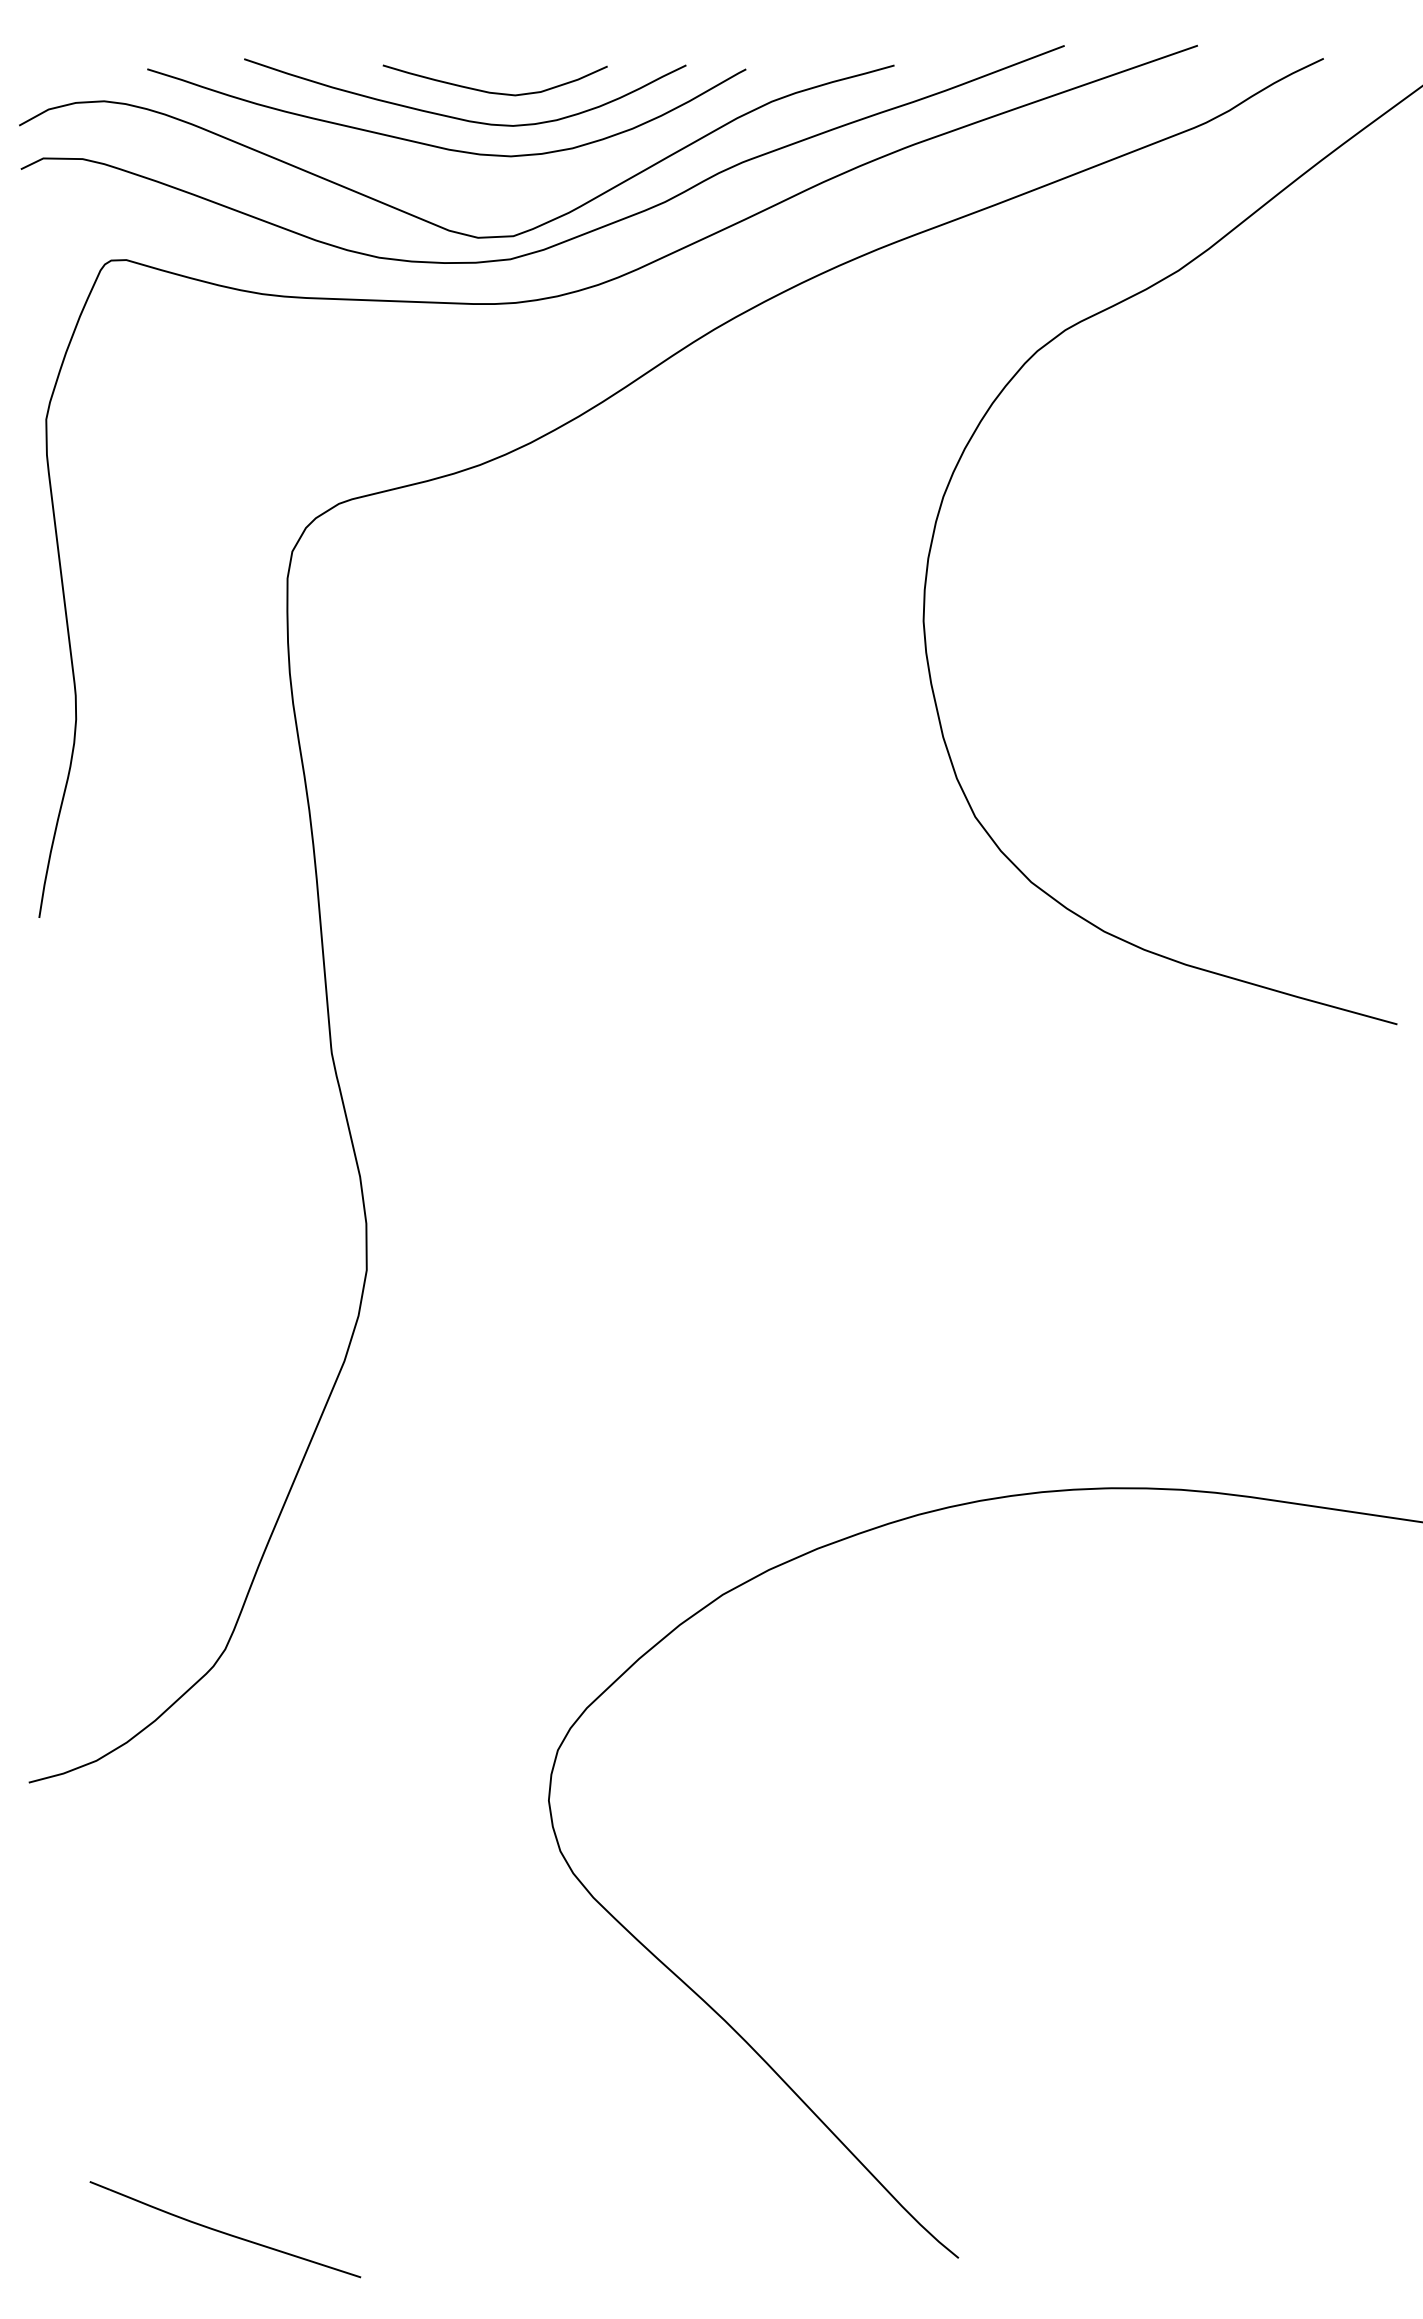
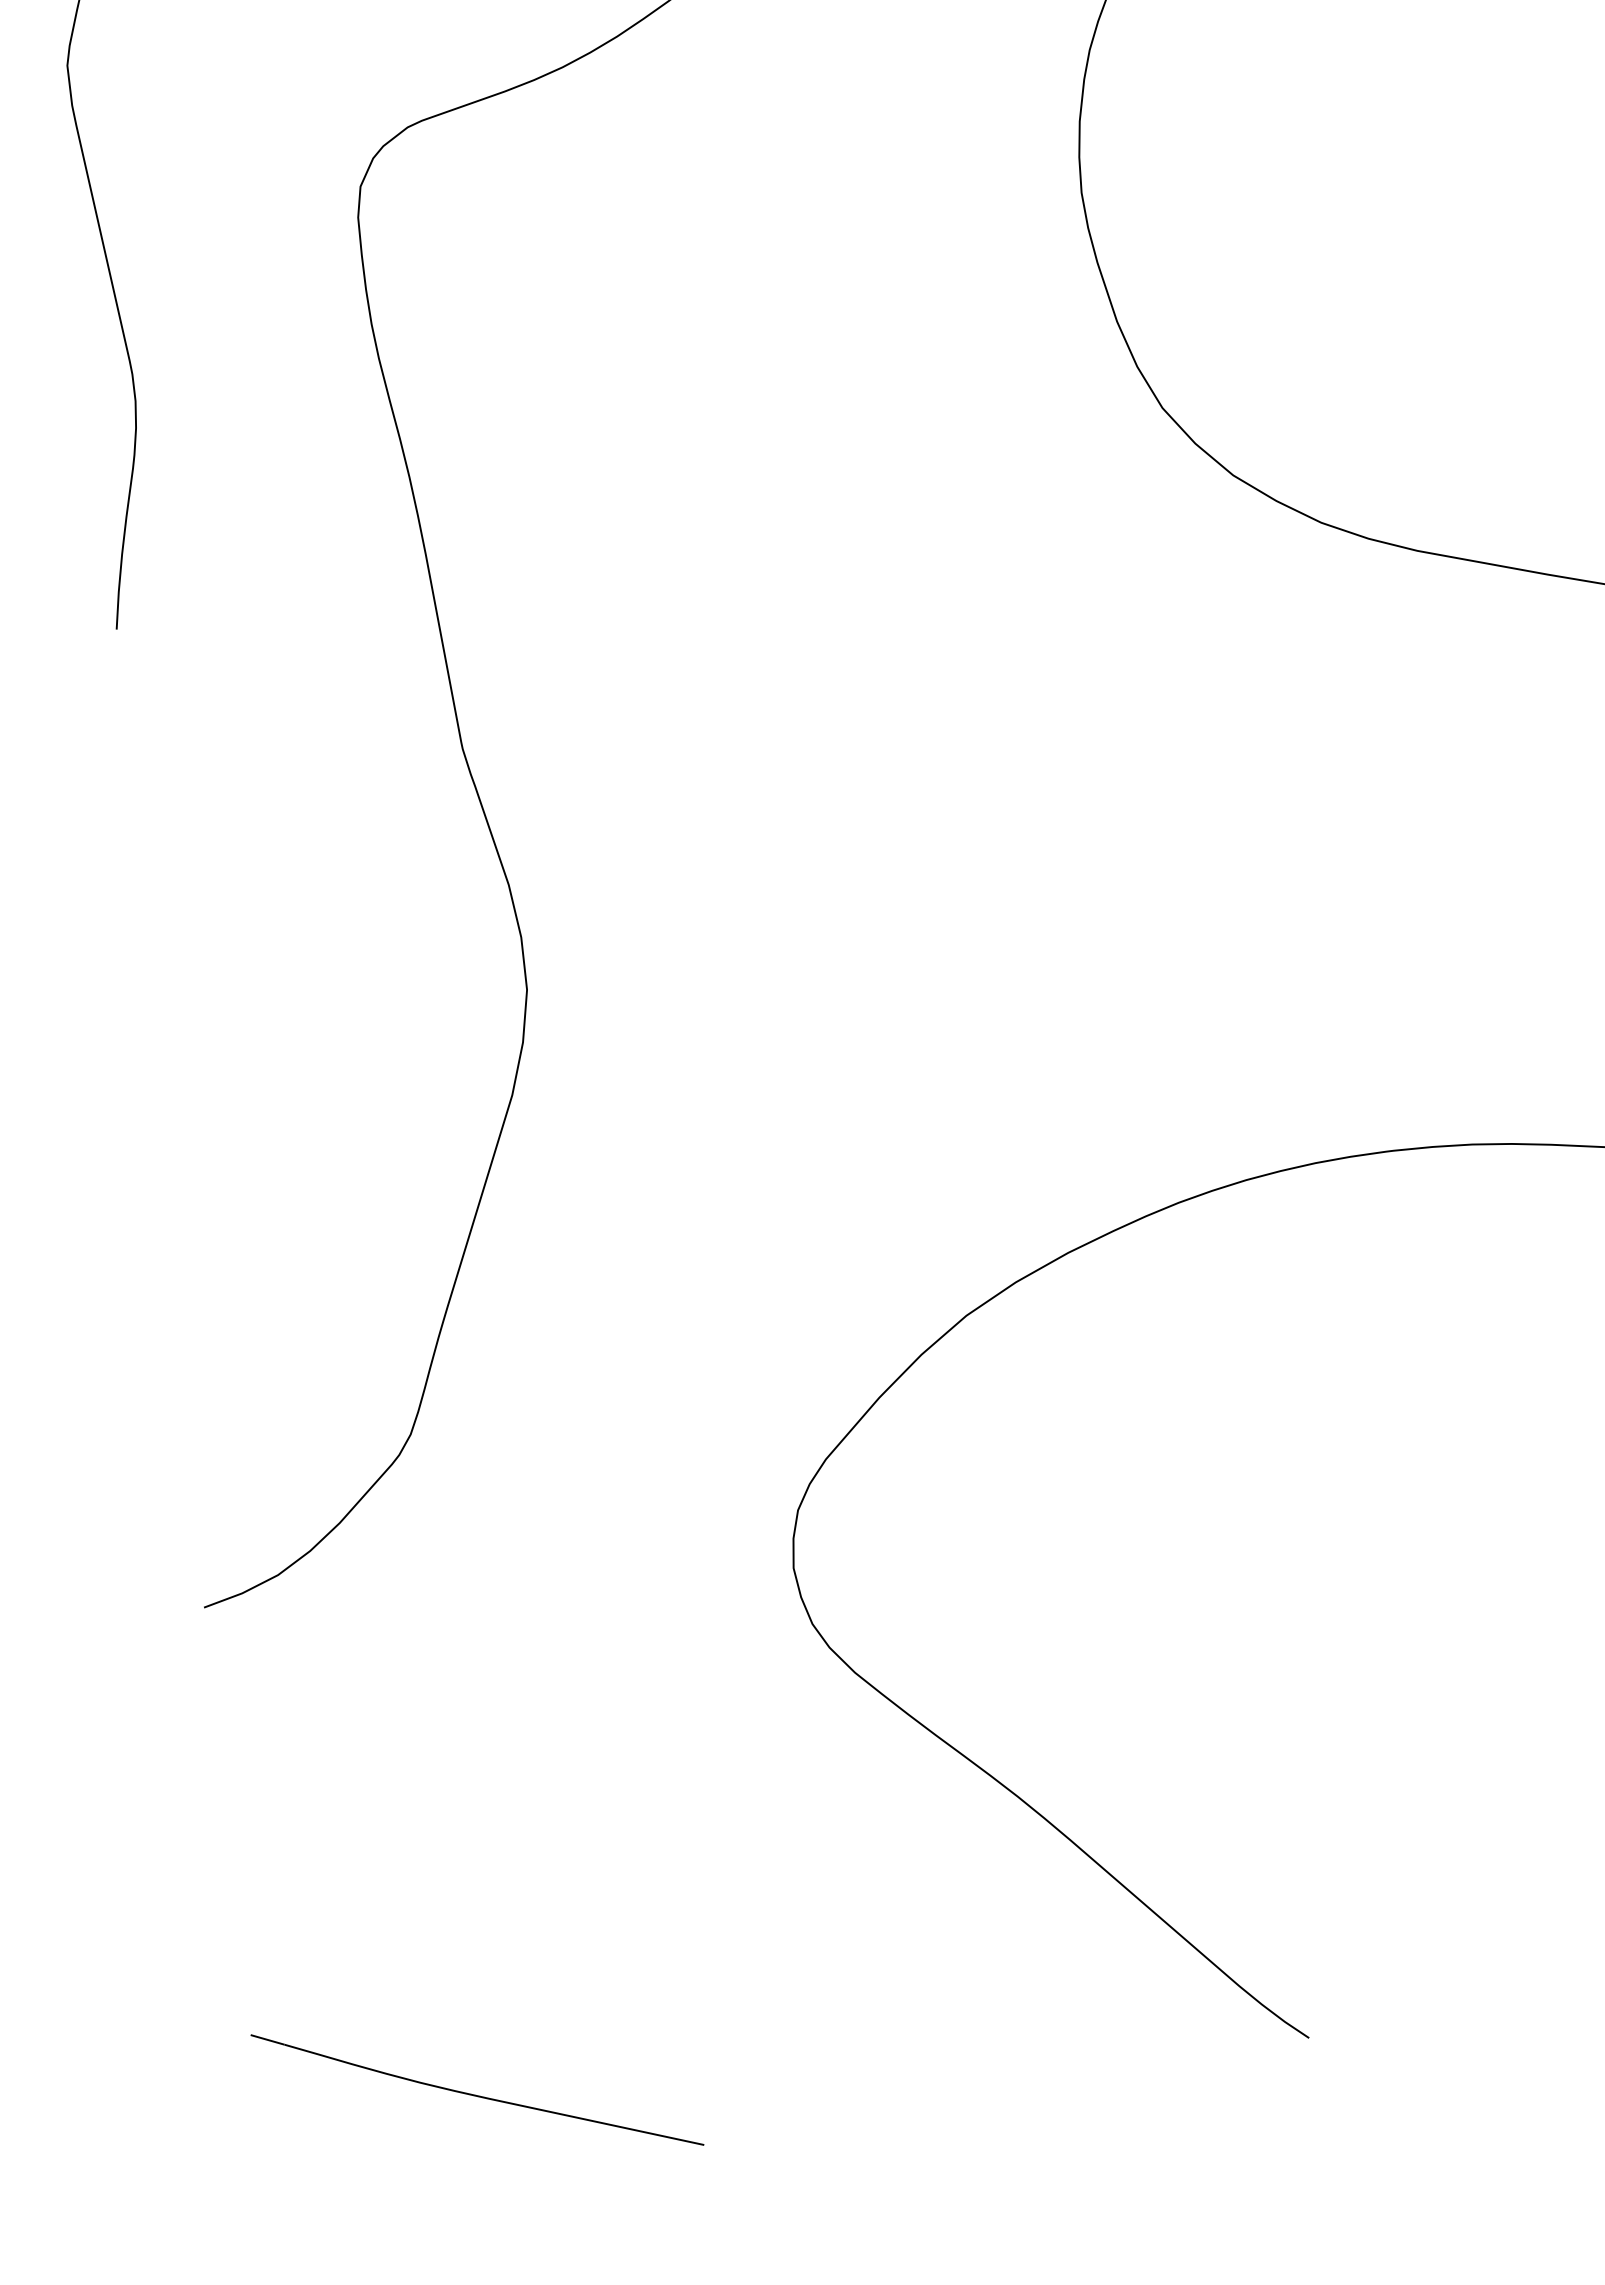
part: (225, 2229) -> (477, 2089), size x1.43

